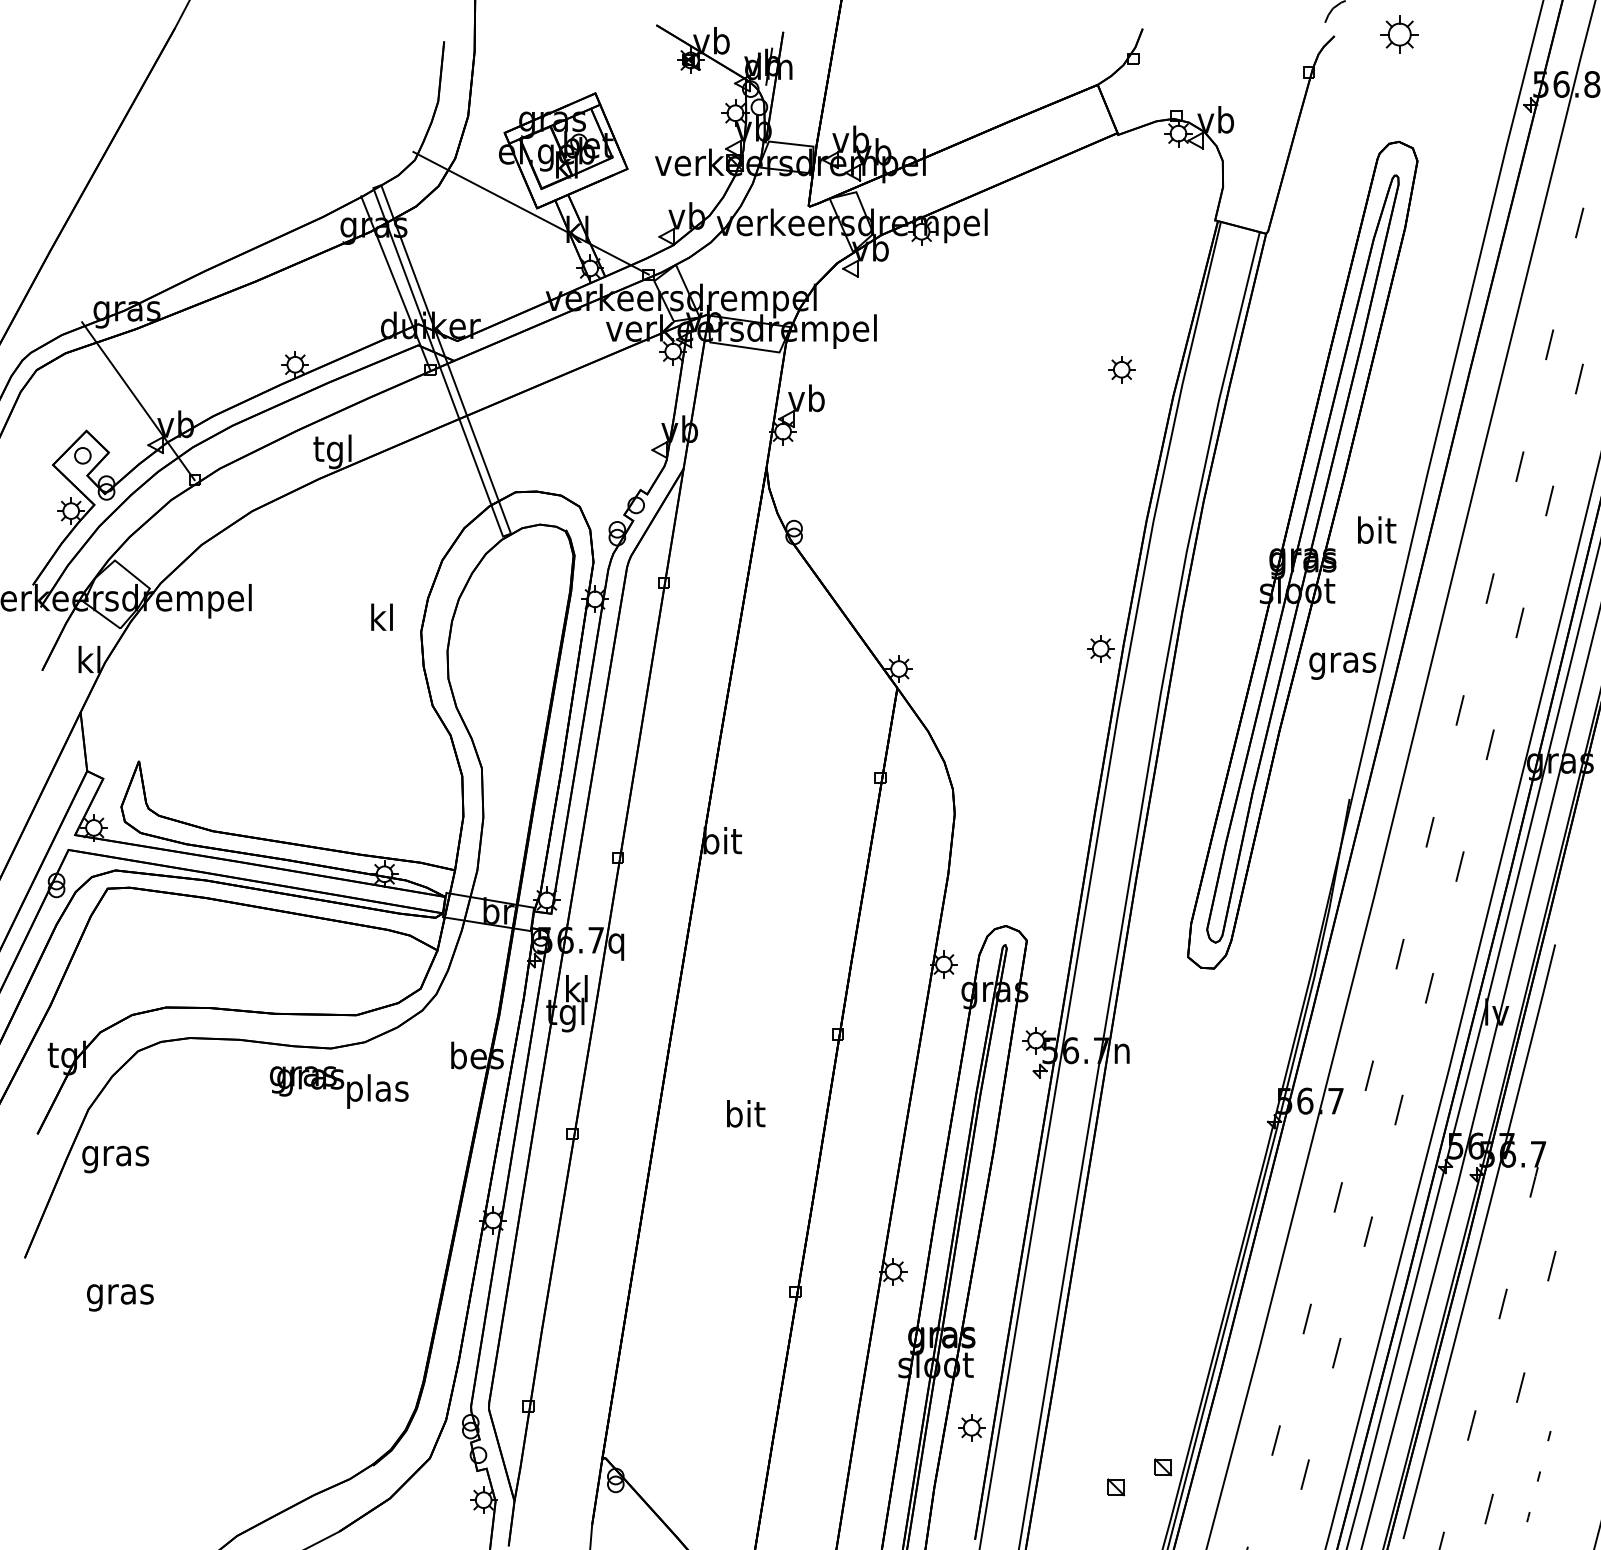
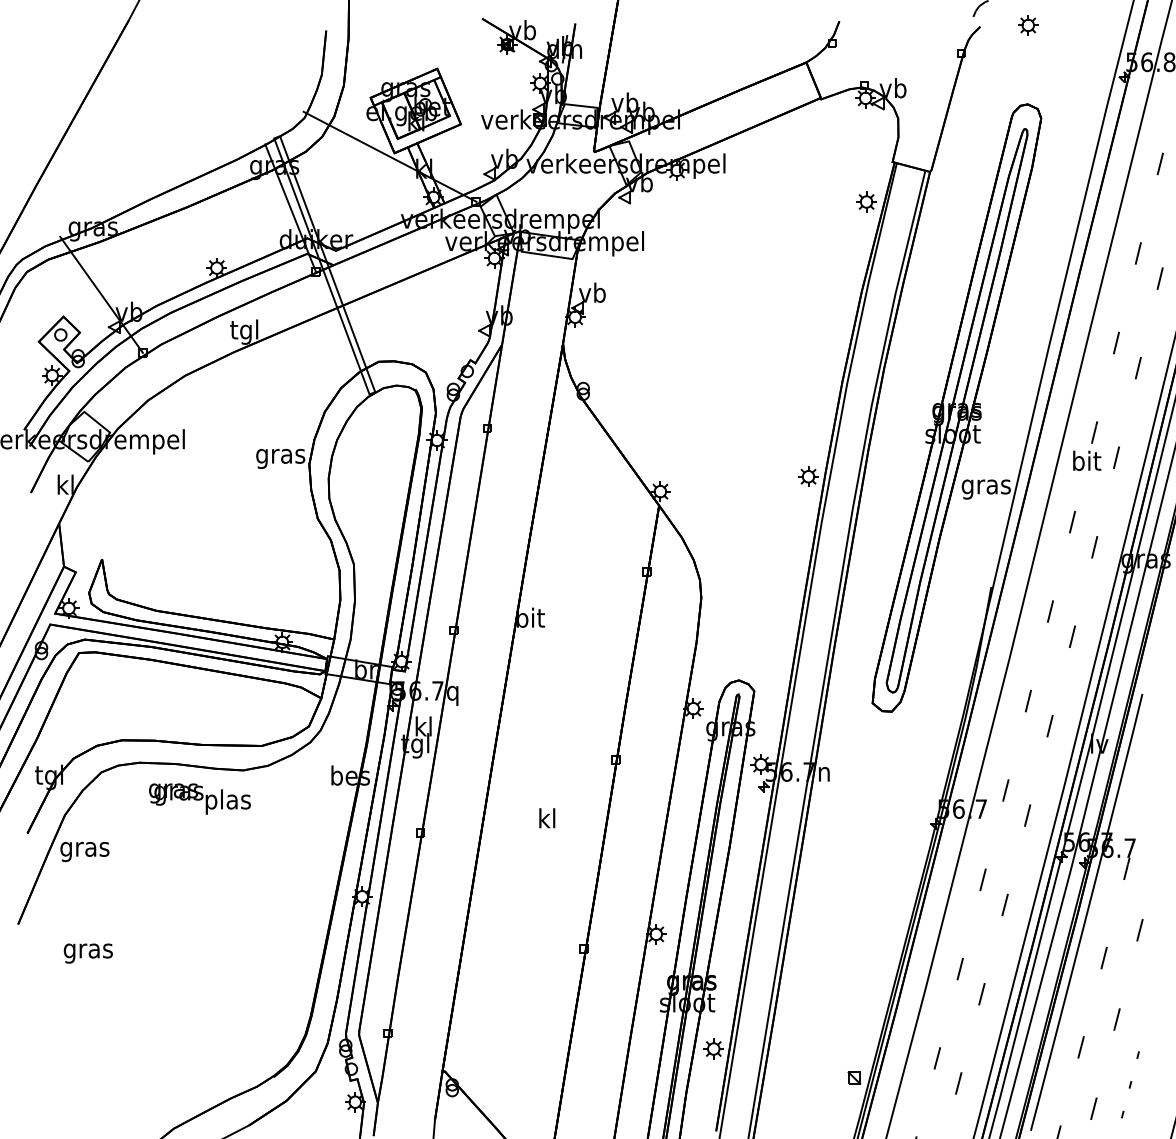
part: (1399, 33) -> (1028, 24), size x0.71
part: (1121, 369) -> (866, 201), moved
text: (1377, 529) -> (1087, 460), moved
text: (381, 620) -> (280, 456), kl -> gras
text: (339, 1087) -> (200, 799), moved
text: (746, 1113) -> (548, 818), bit -> kl
part: (1116, 1487) -> (820, 1092), removed

